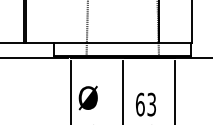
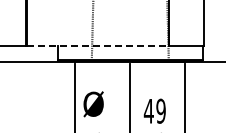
line: (91, 42) -> (97, 45), solid -> dashed
text: (145, 103) -> (154, 110), 63 -> 49

